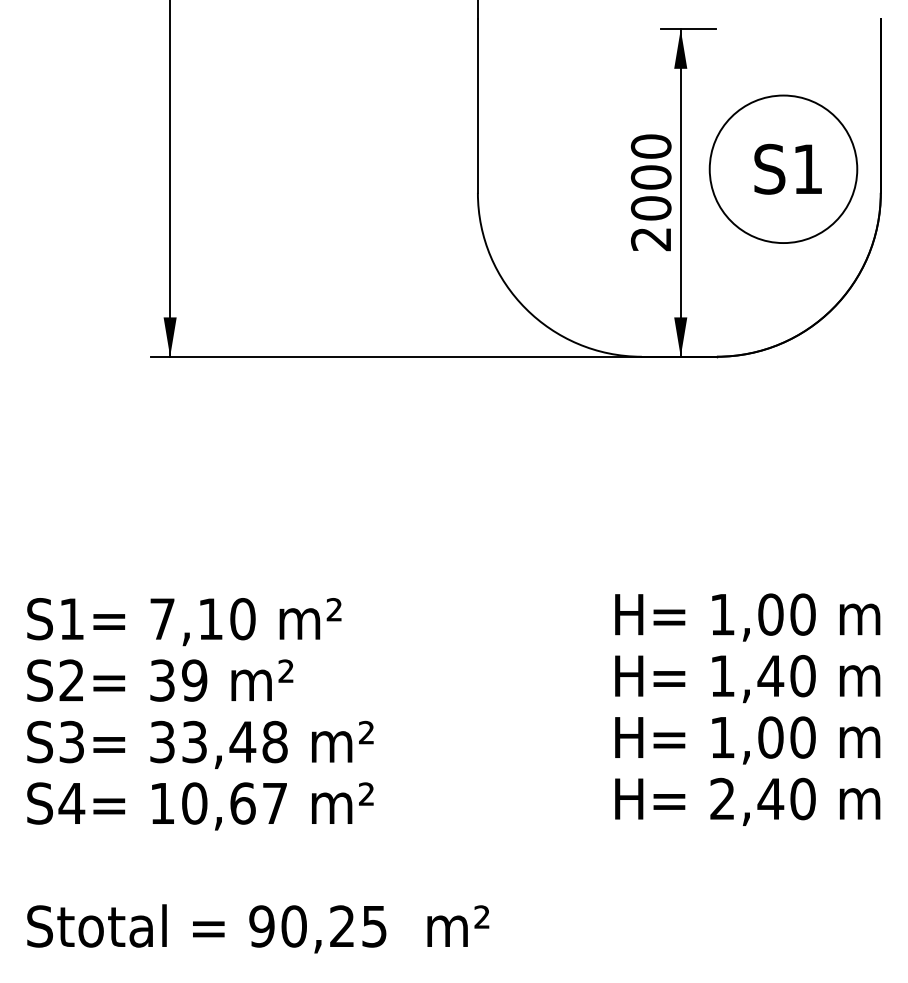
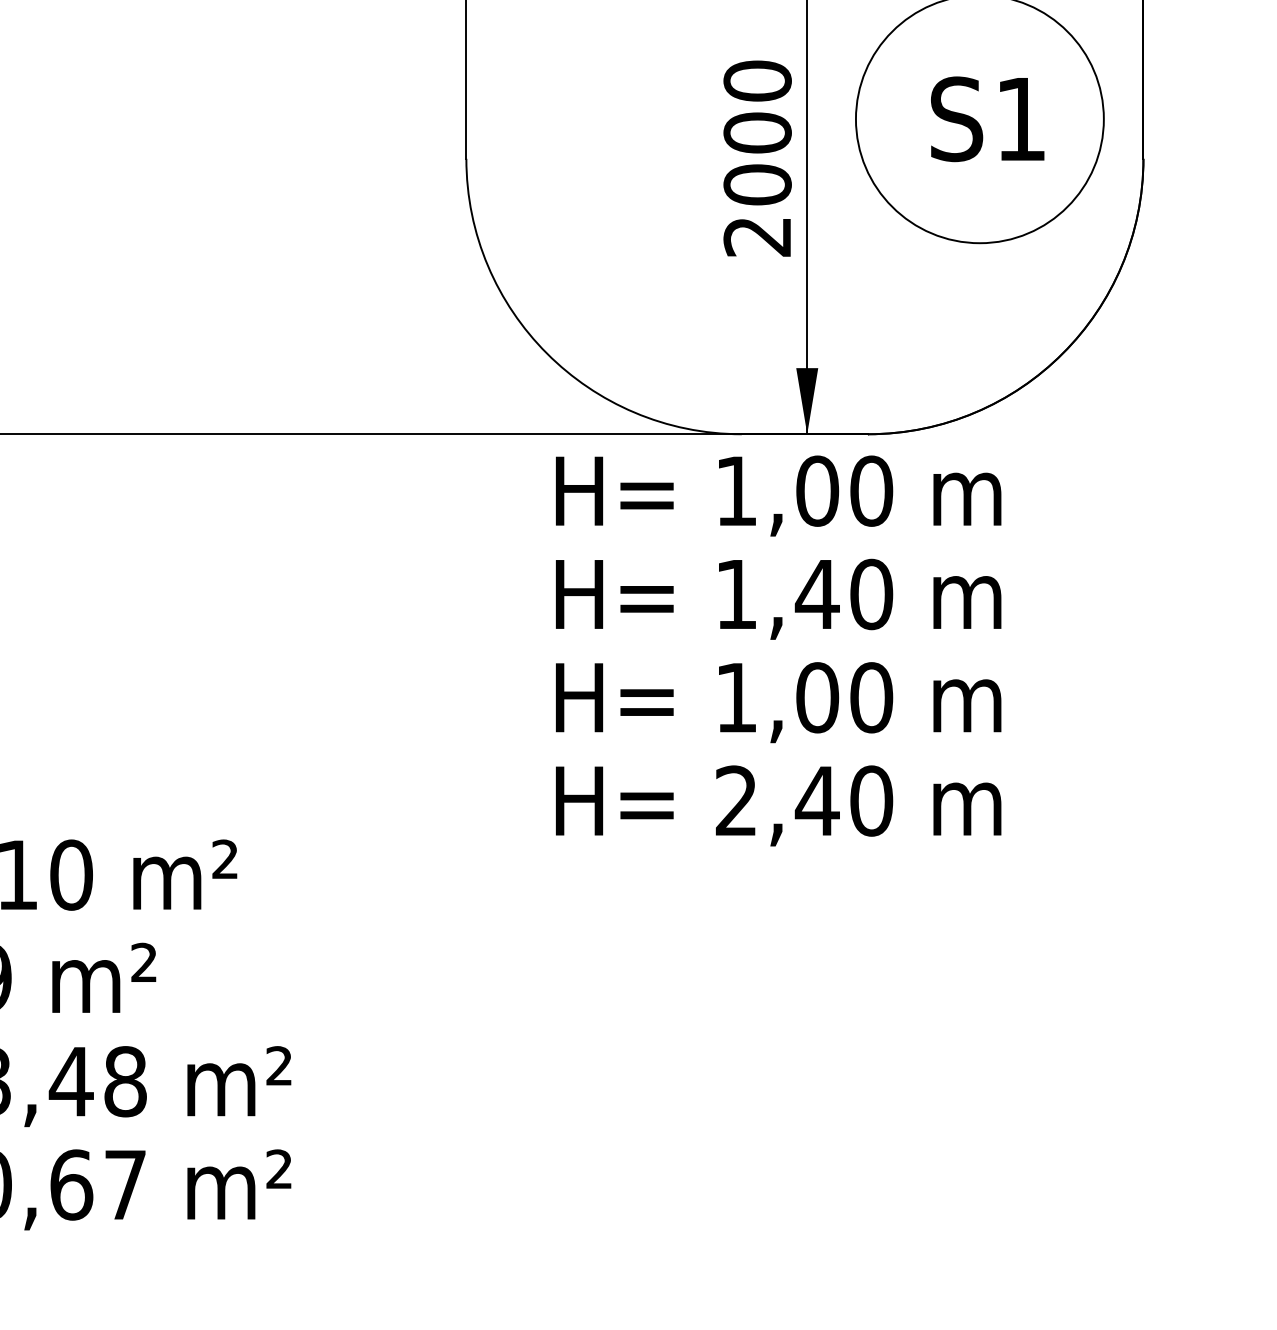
text: (747, 709) -> (778, 650), moved

